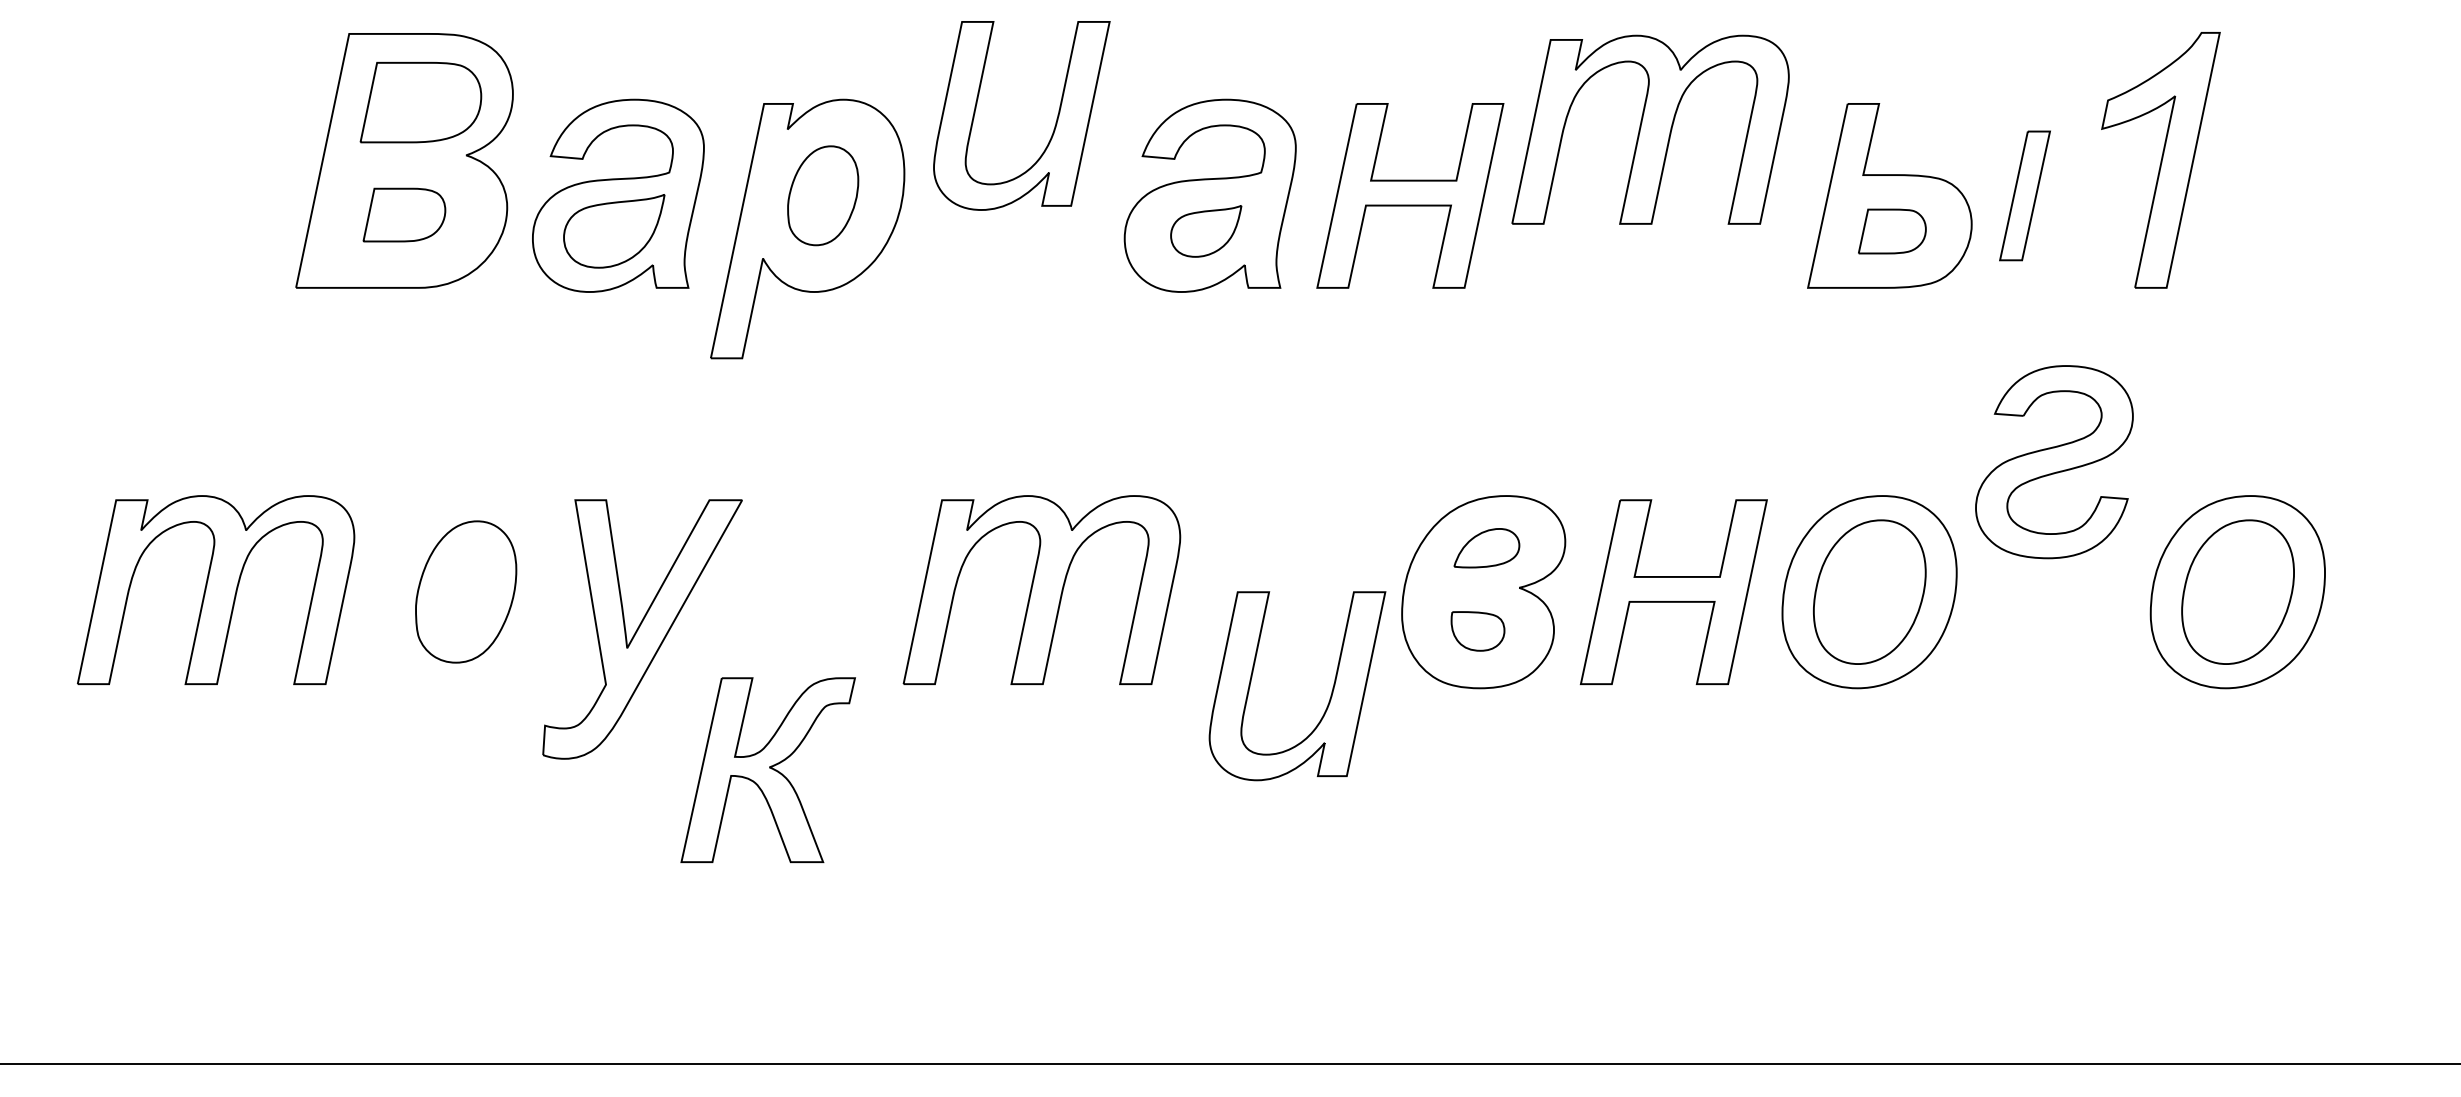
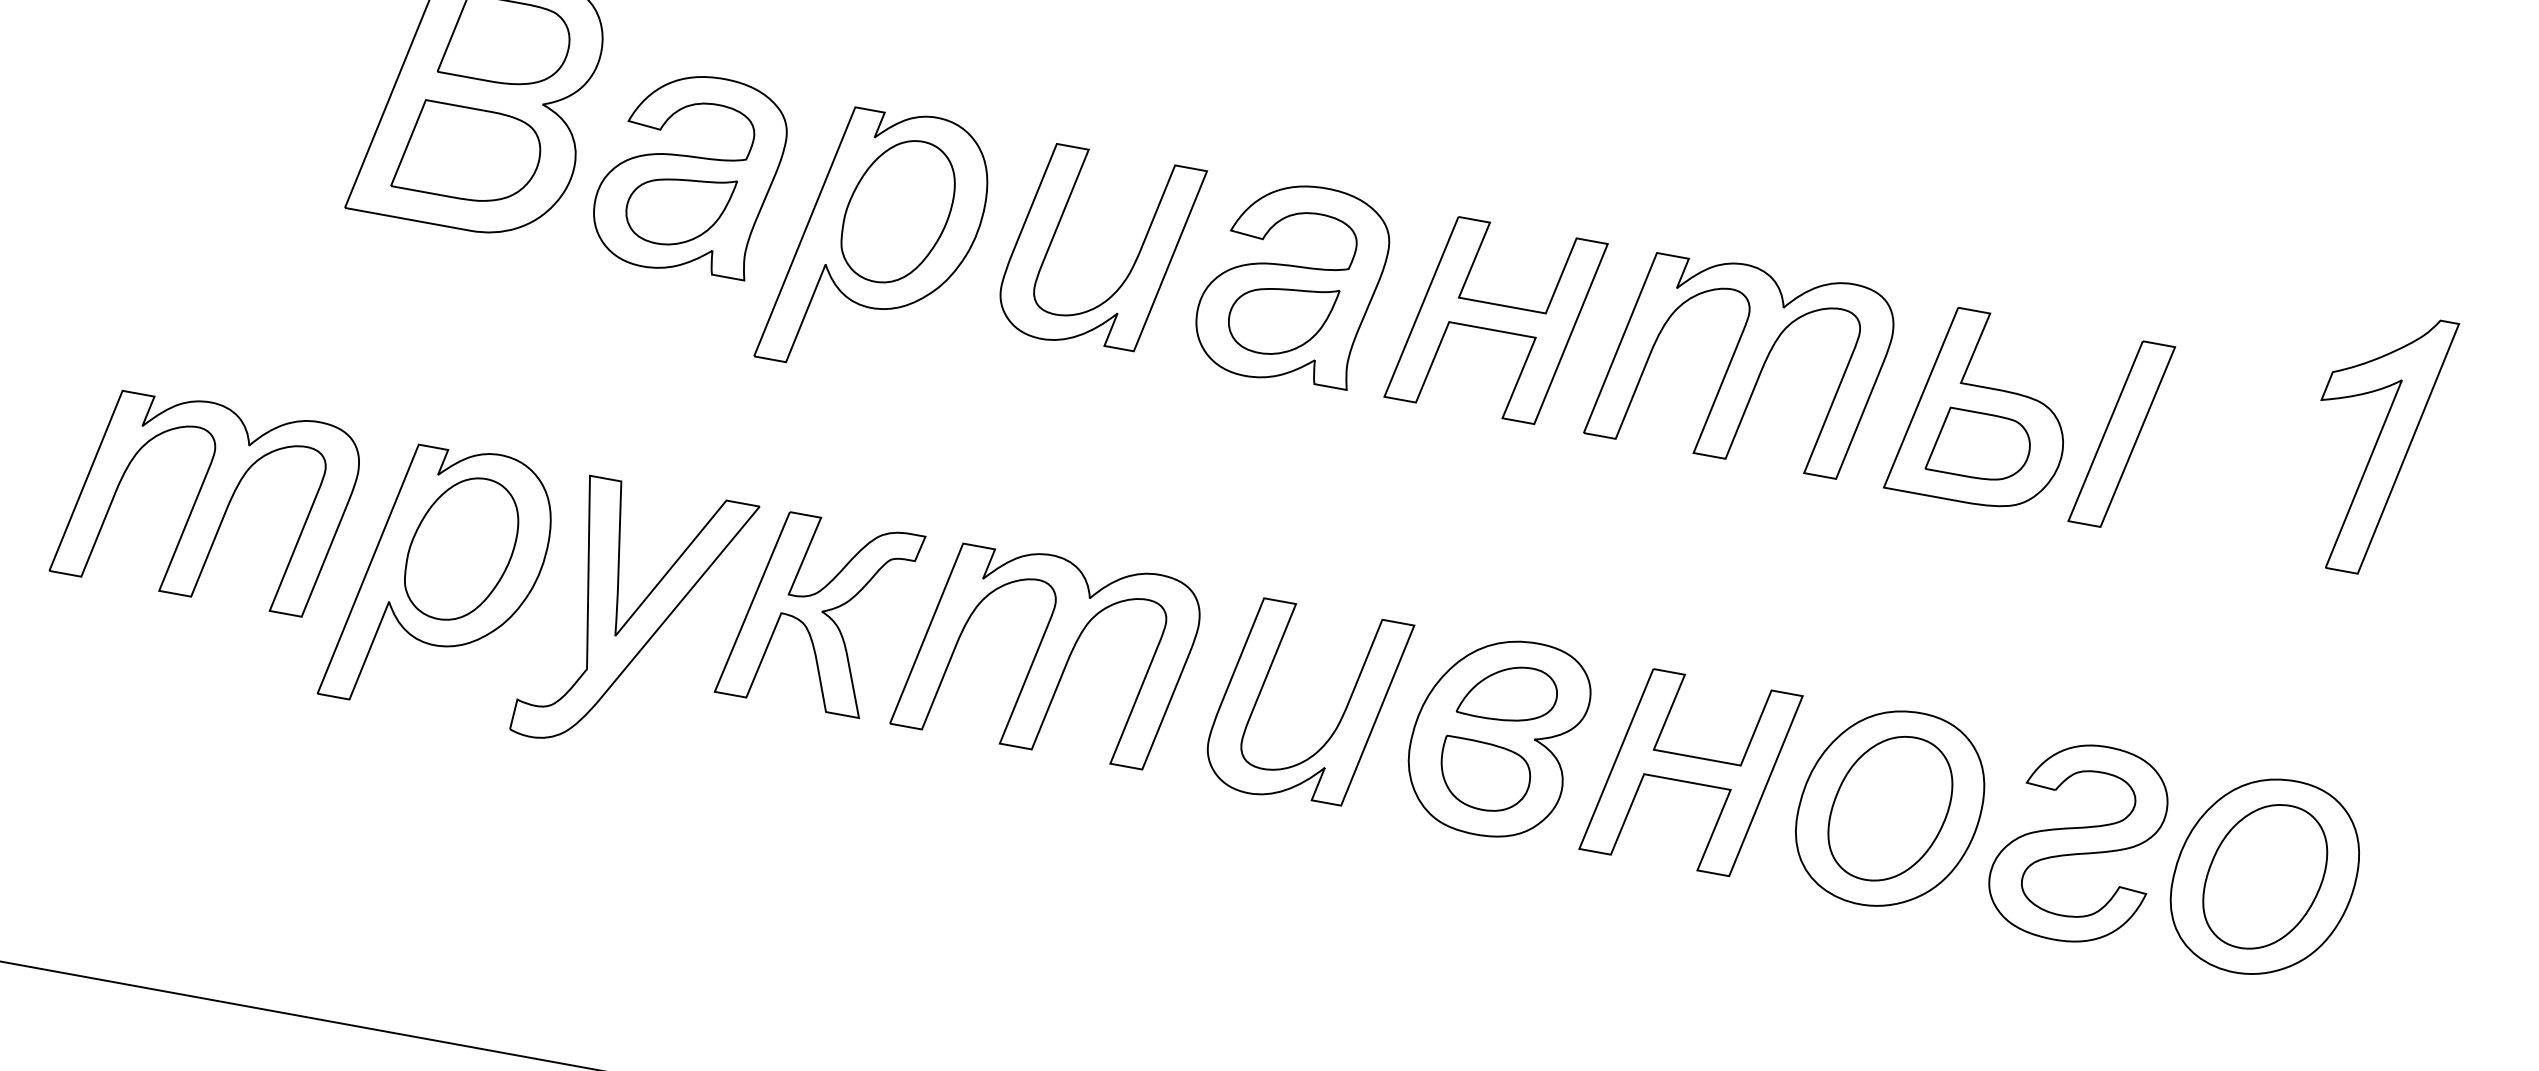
part: (1055, 122) -> (1133, 263), moved
part: (1650, 129) -> (1742, 362), moved
part: (2160, 160) -> (2375, 442), moved
part: (823, 195) -> (898, 211), size x1.43
part: (2024, 195) -> (2121, 433), size x1.43
part: (404, 214) -> (468, 153), size x1.67
part: (1206, 231) -> (1282, 318), size x1.43
part: (1892, 231) -> (1980, 445), size x1.43
part: (2054, 462) -> (2078, 843), moved
part: (1486, 547) -> (1508, 692), size x1.43
part: (450, 625) -> (439, 580), added
part: (1477, 631) -> (1483, 776), size x1.67
part: (1329, 698) -> (1337, 723), moved
part: (767, 769) -> (819, 613), moved

